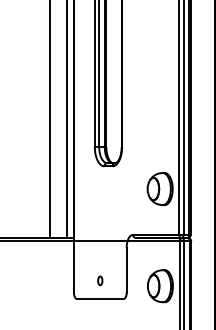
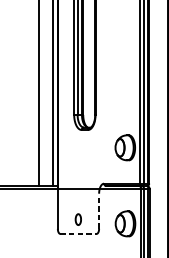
line: (126, 269) -> (98, 210), solid -> dashed
part: (100, 280) -> (78, 219), size x1.6
line: (100, 299) -> (78, 234), solid -> dashed

